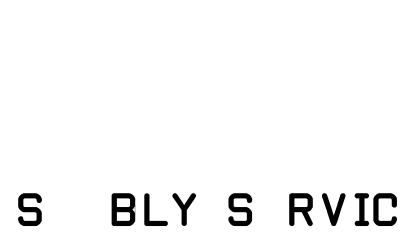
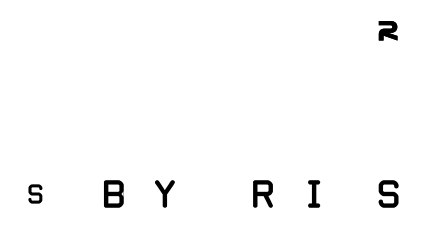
part: (30, 209) -> (35, 193), size x0.7
part: (156, 209) -> (141, 193), removed
fill: (239, 209) -> (211, 193), removed
fill: (333, 209) -> (290, 193), removed
fill: (384, 209) -> (333, 193), removed

